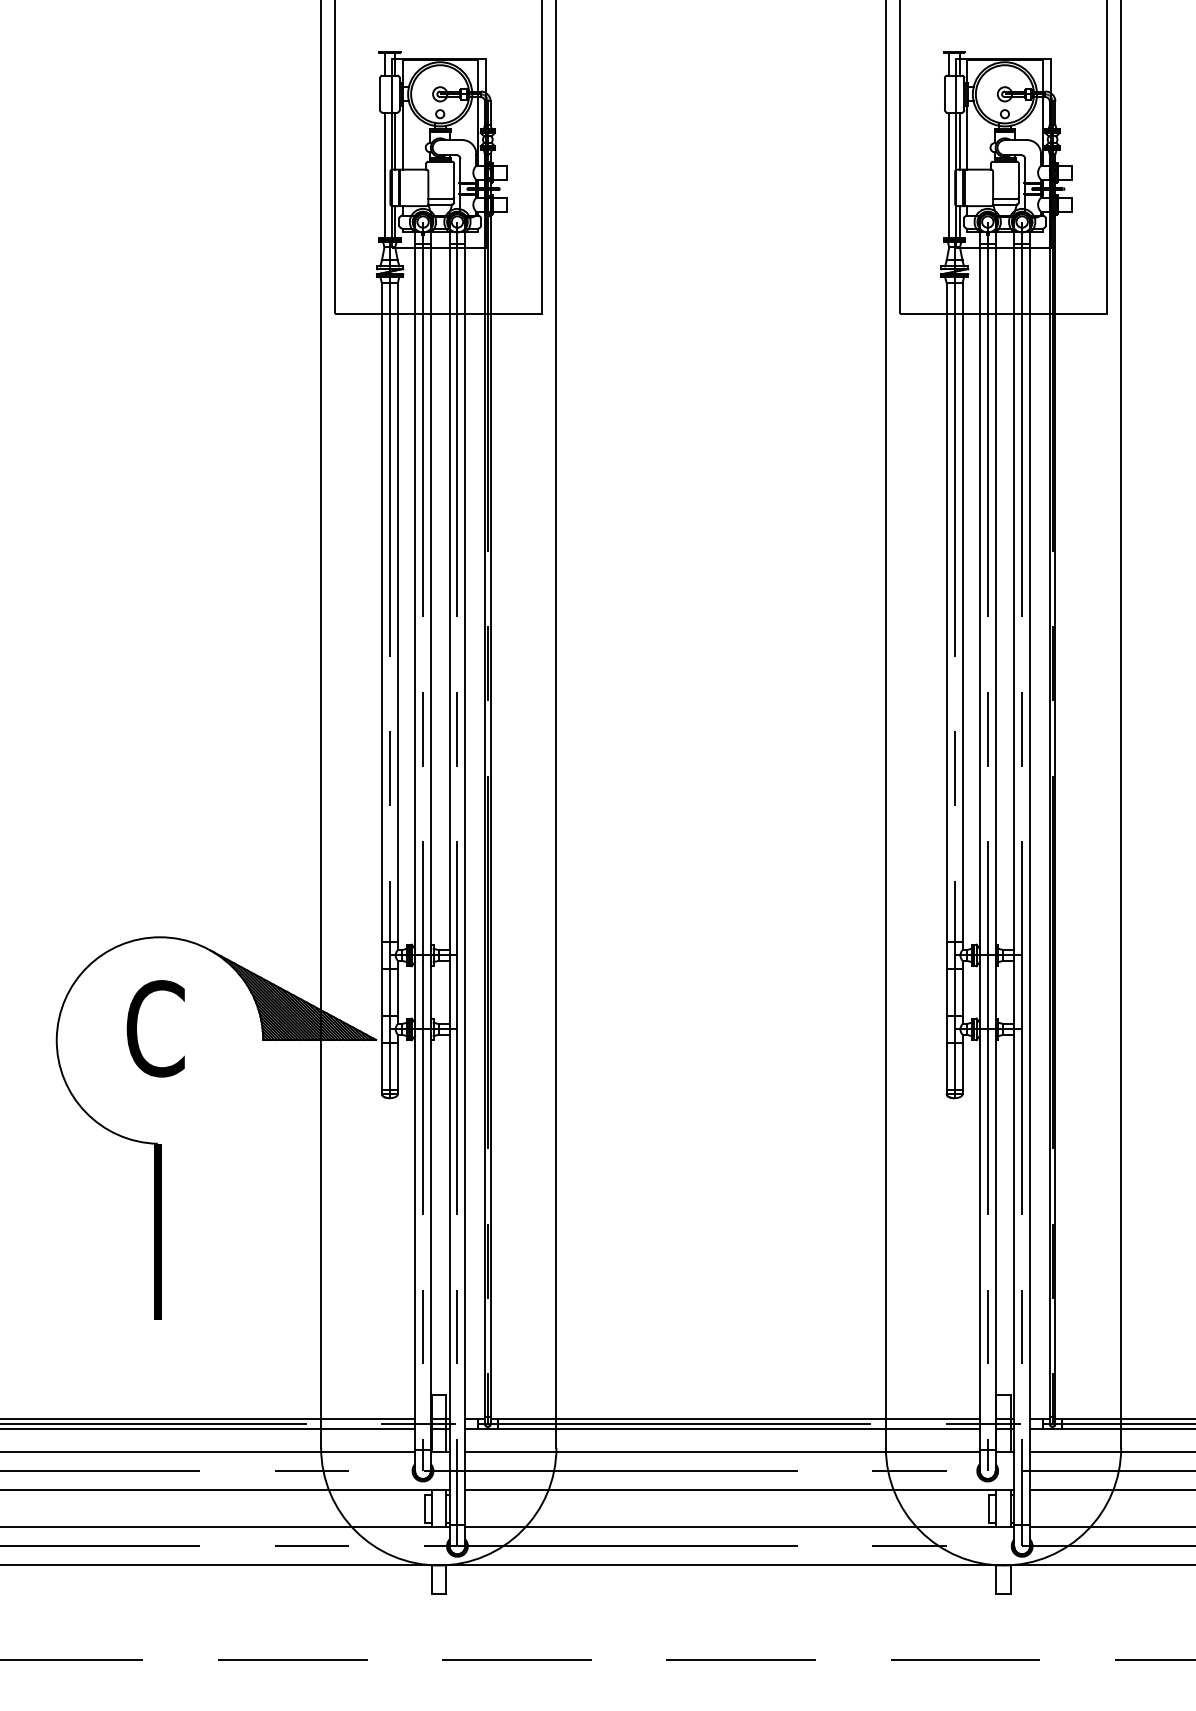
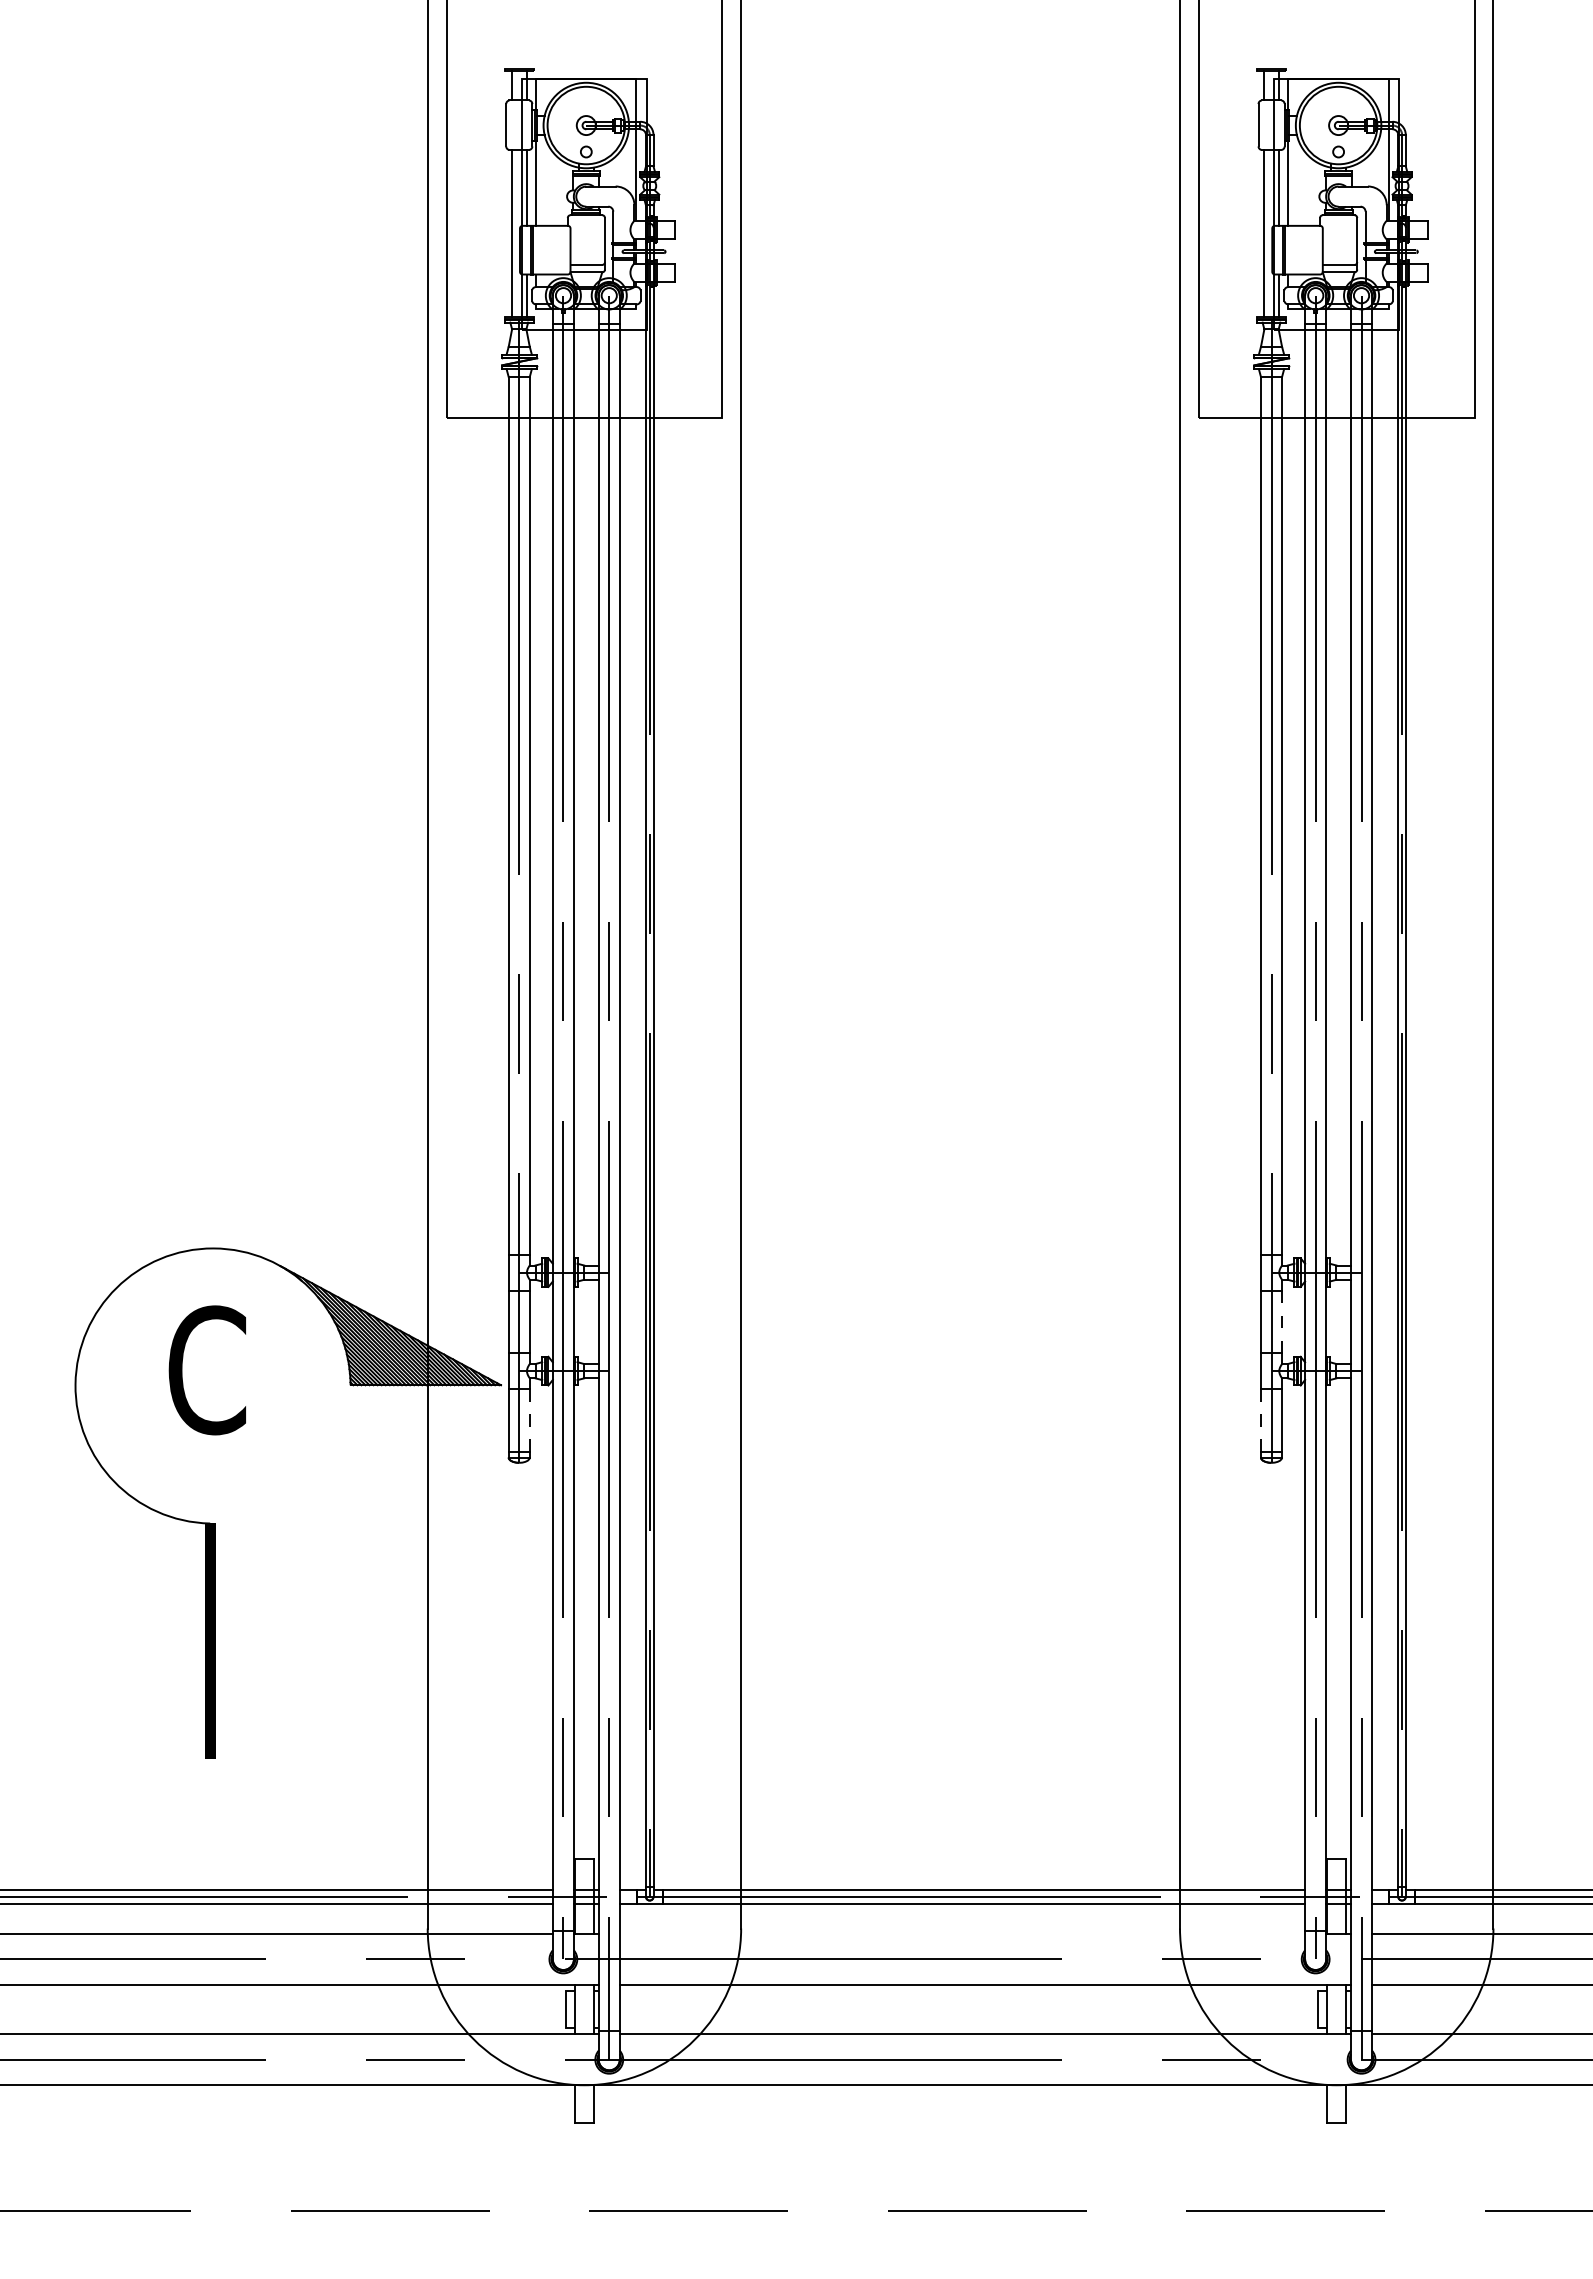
line: (962, 992) -> (1282, 1322), solid -> dashed
line: (397, 1066) -> (529, 1420), solid -> dashed
line: (946, 1066) -> (1260, 1420), solid -> dashed
line: (722, 1452) -> (962, 1934), removed

